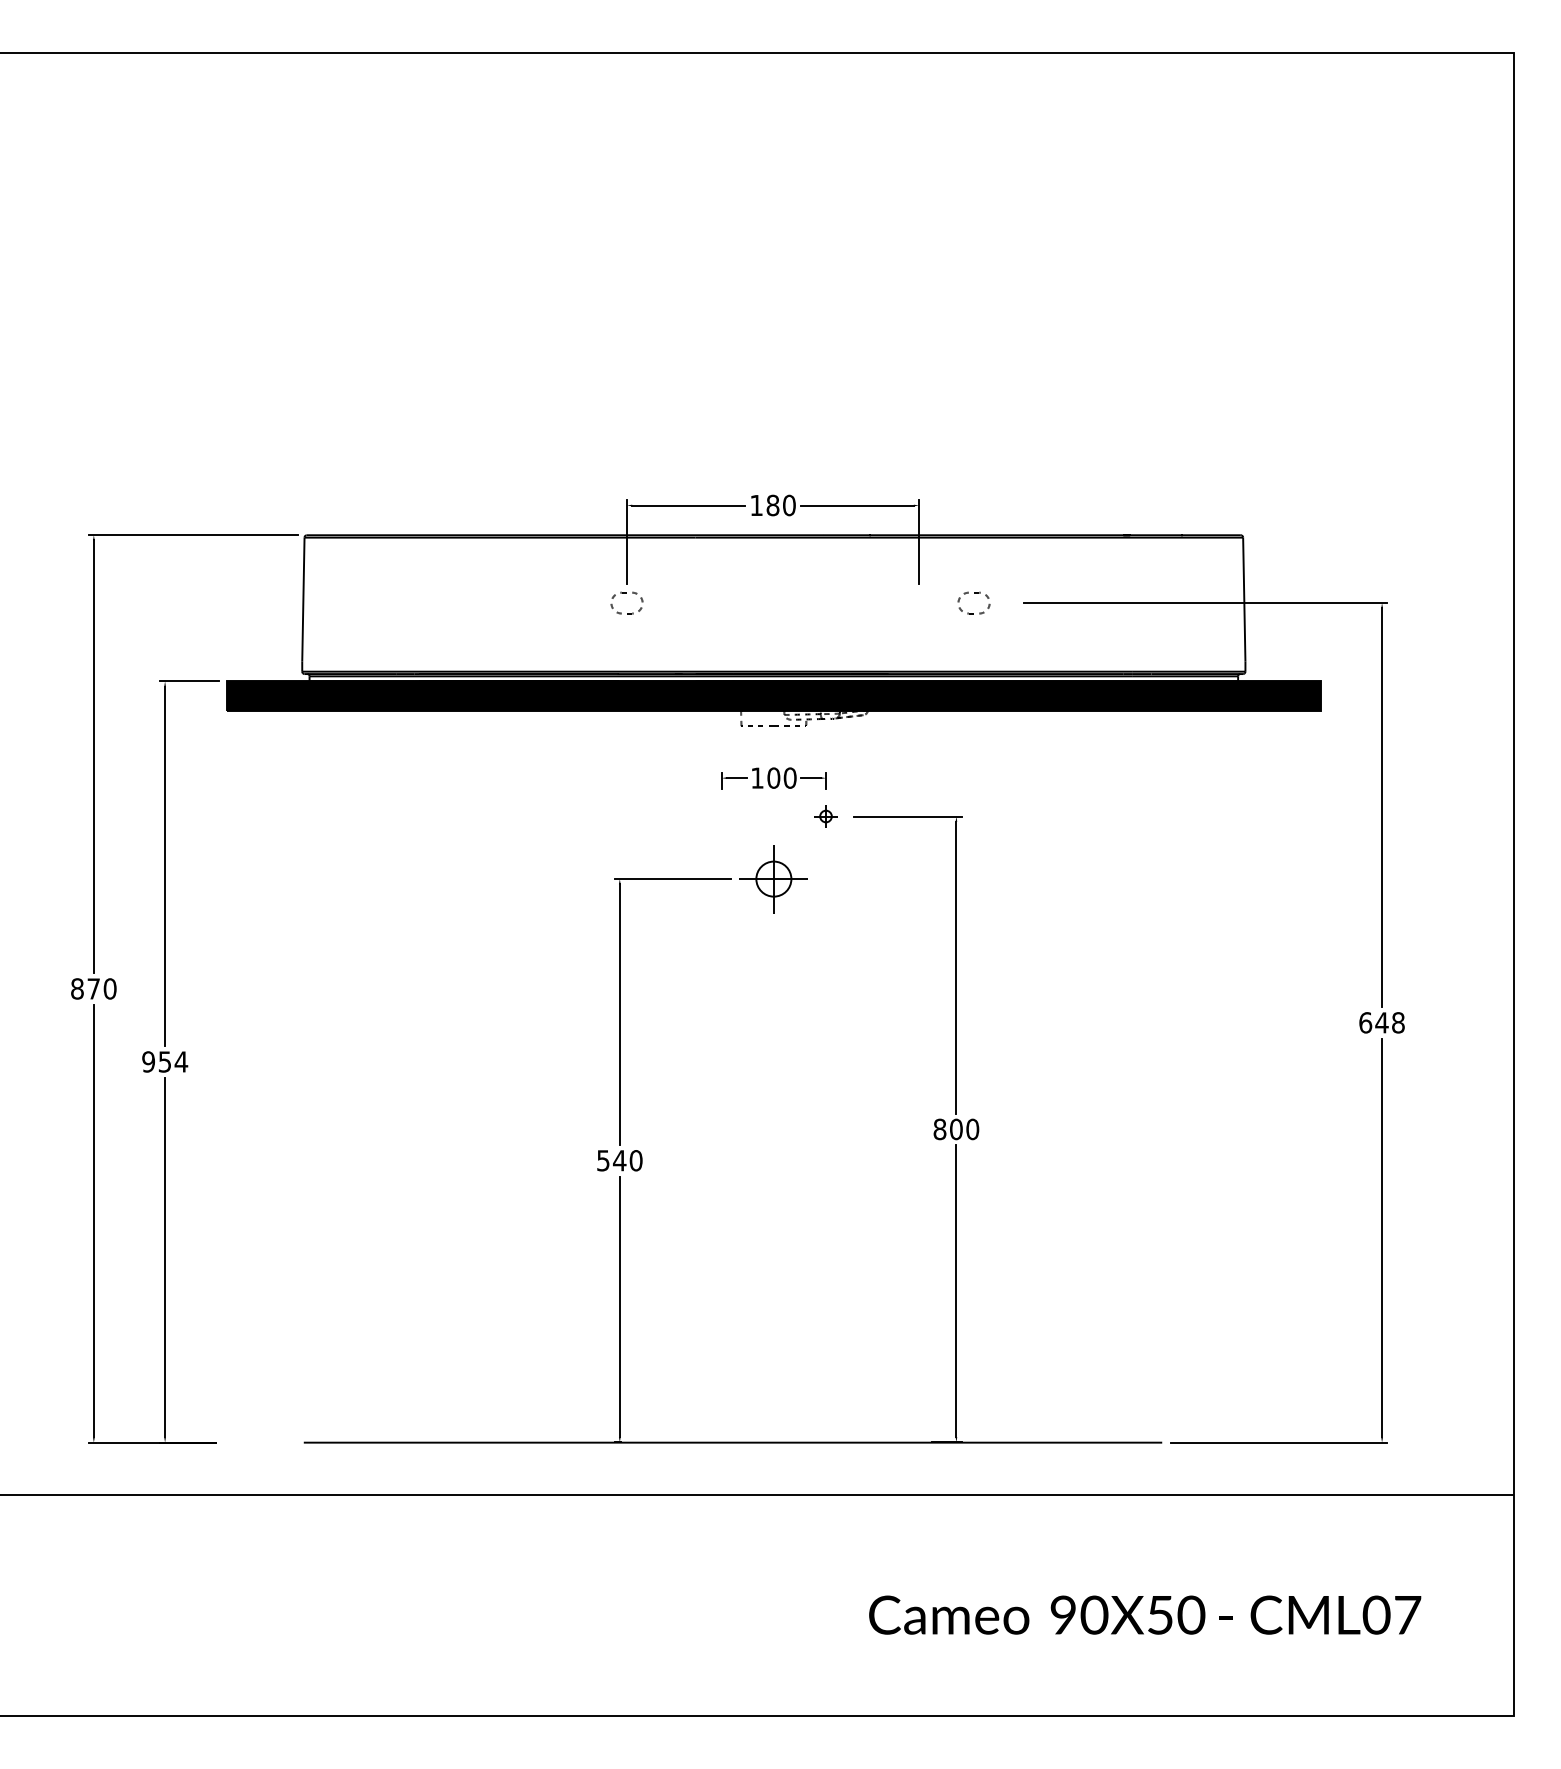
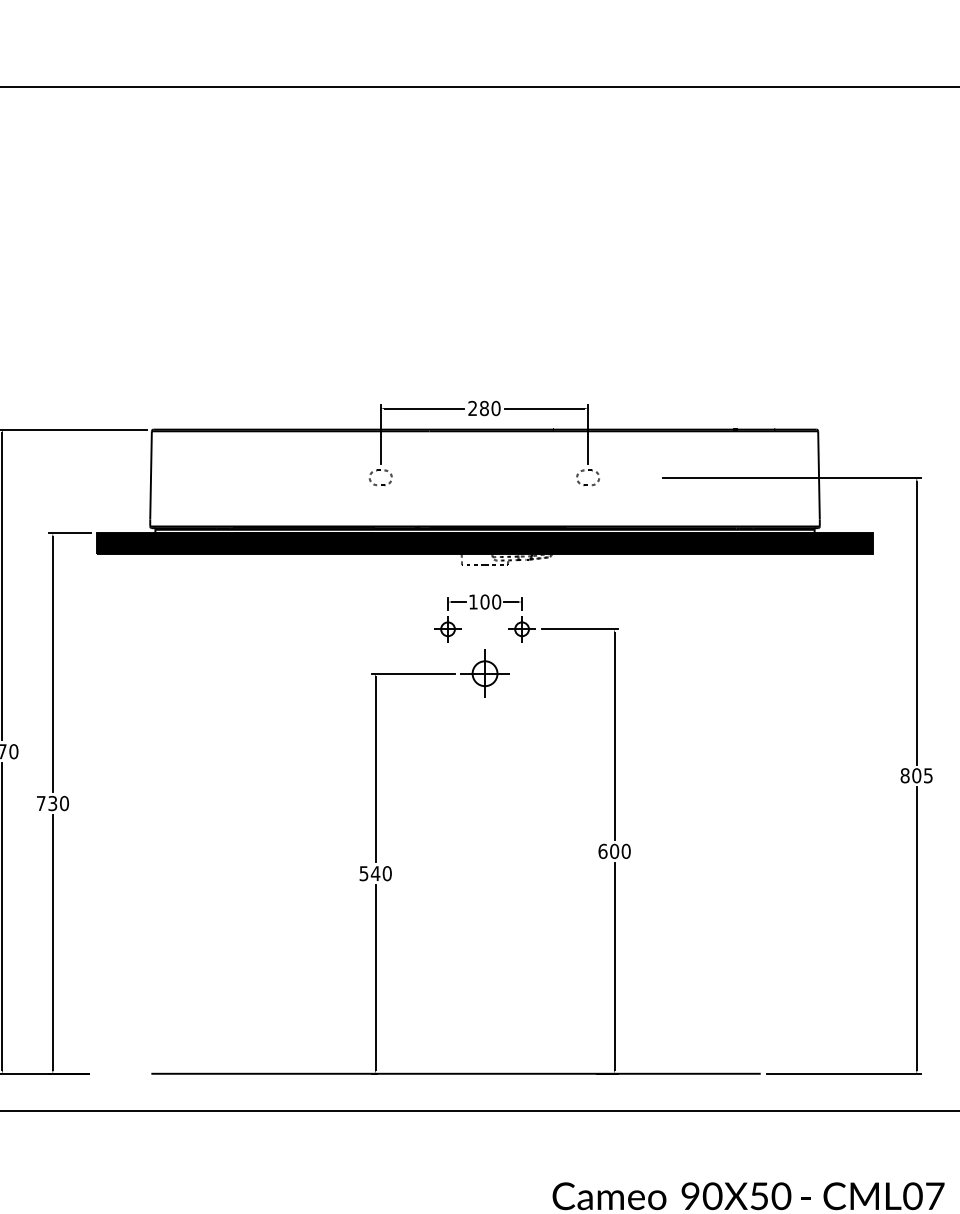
text: (756, 504) -> (472, 407), 180 -> 280
part: (974, 593) -> (588, 470), moved
part: (721, 816) -> (447, 629), added
part: (825, 816) -> (521, 629), size x1.67
text: (1381, 1022) -> (916, 775), 648 -> 805
text: (165, 1061) -> (53, 803), 954 -> 730
text: (939, 1129) -> (602, 851), 800 -> 600

